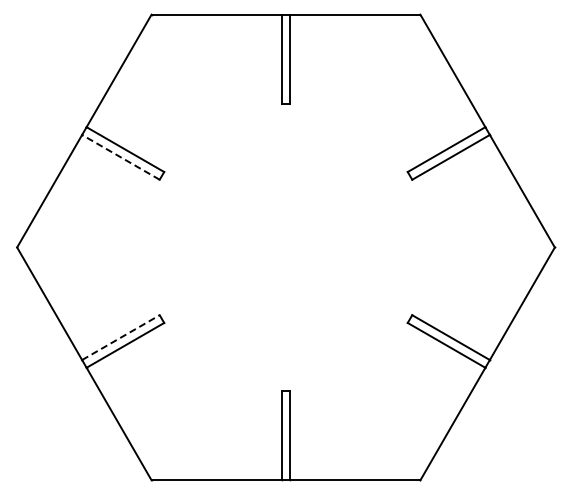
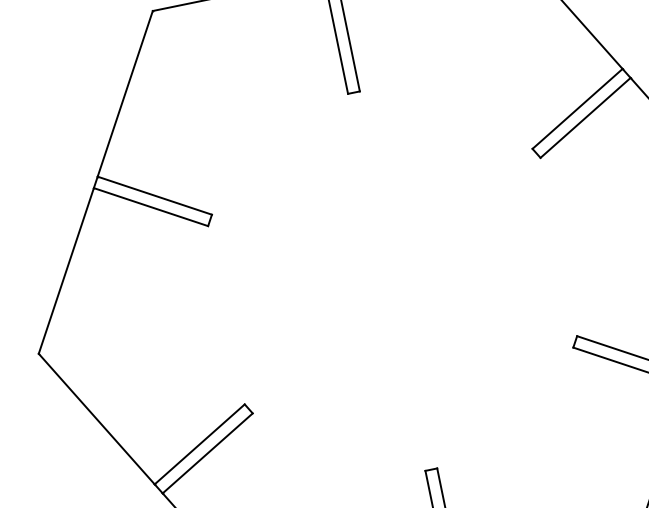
line: (120, 157) -> (150, 207), dashed -> solid
line: (120, 337) -> (199, 444), dashed -> solid

